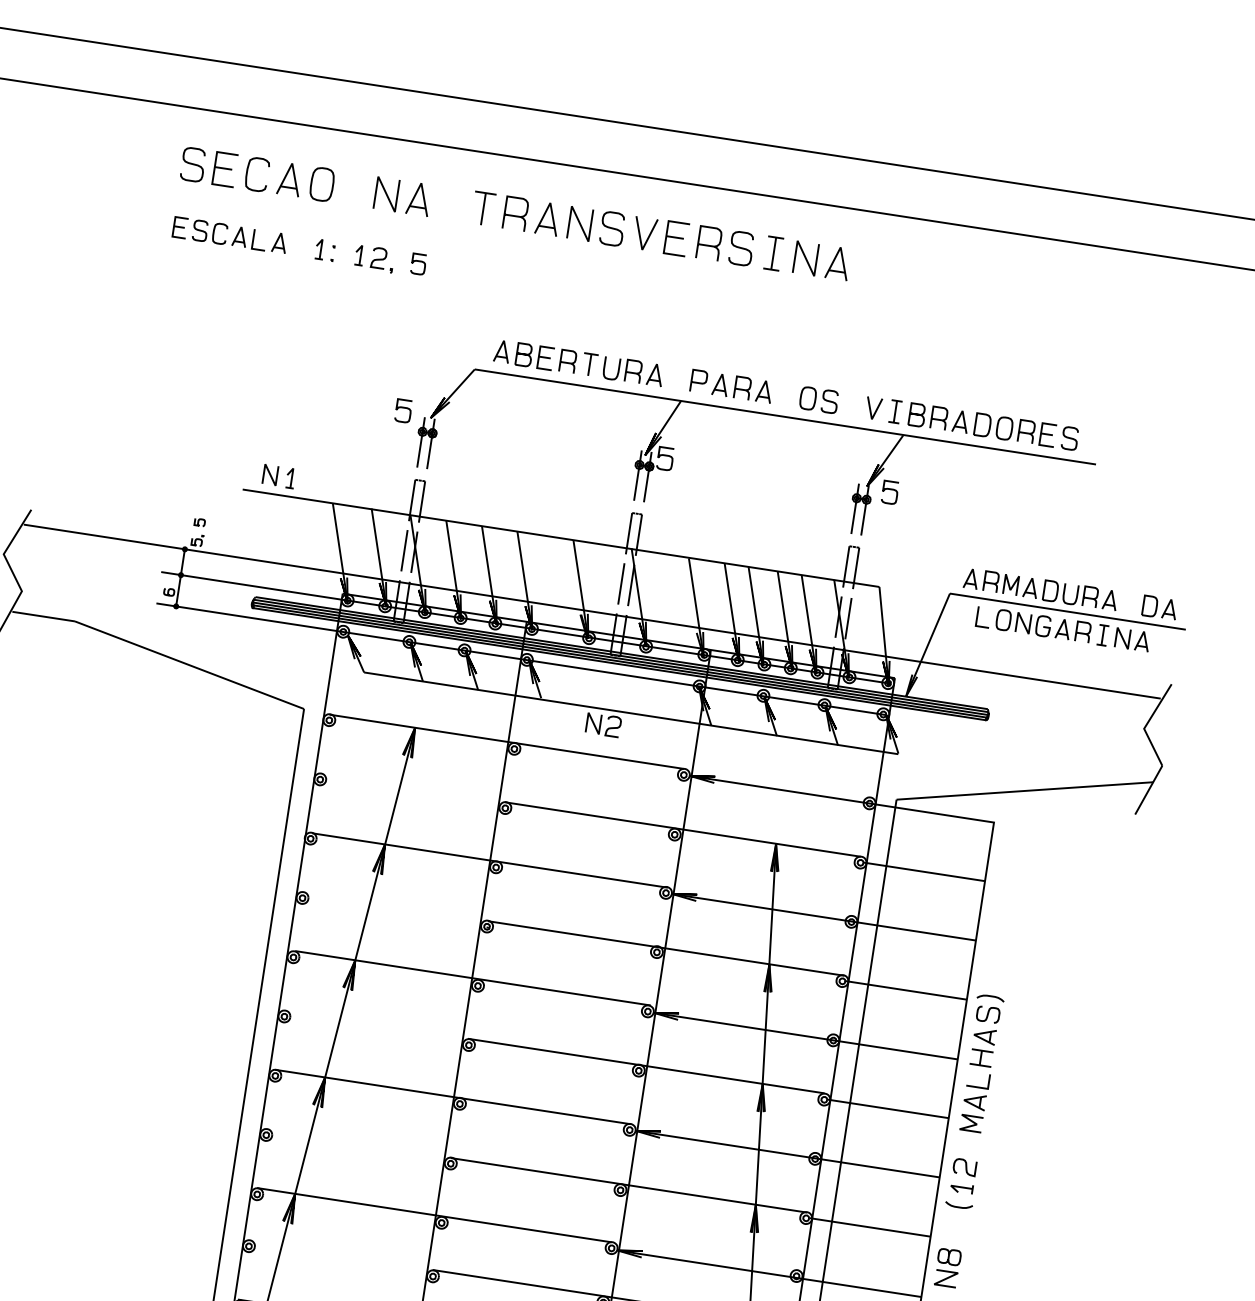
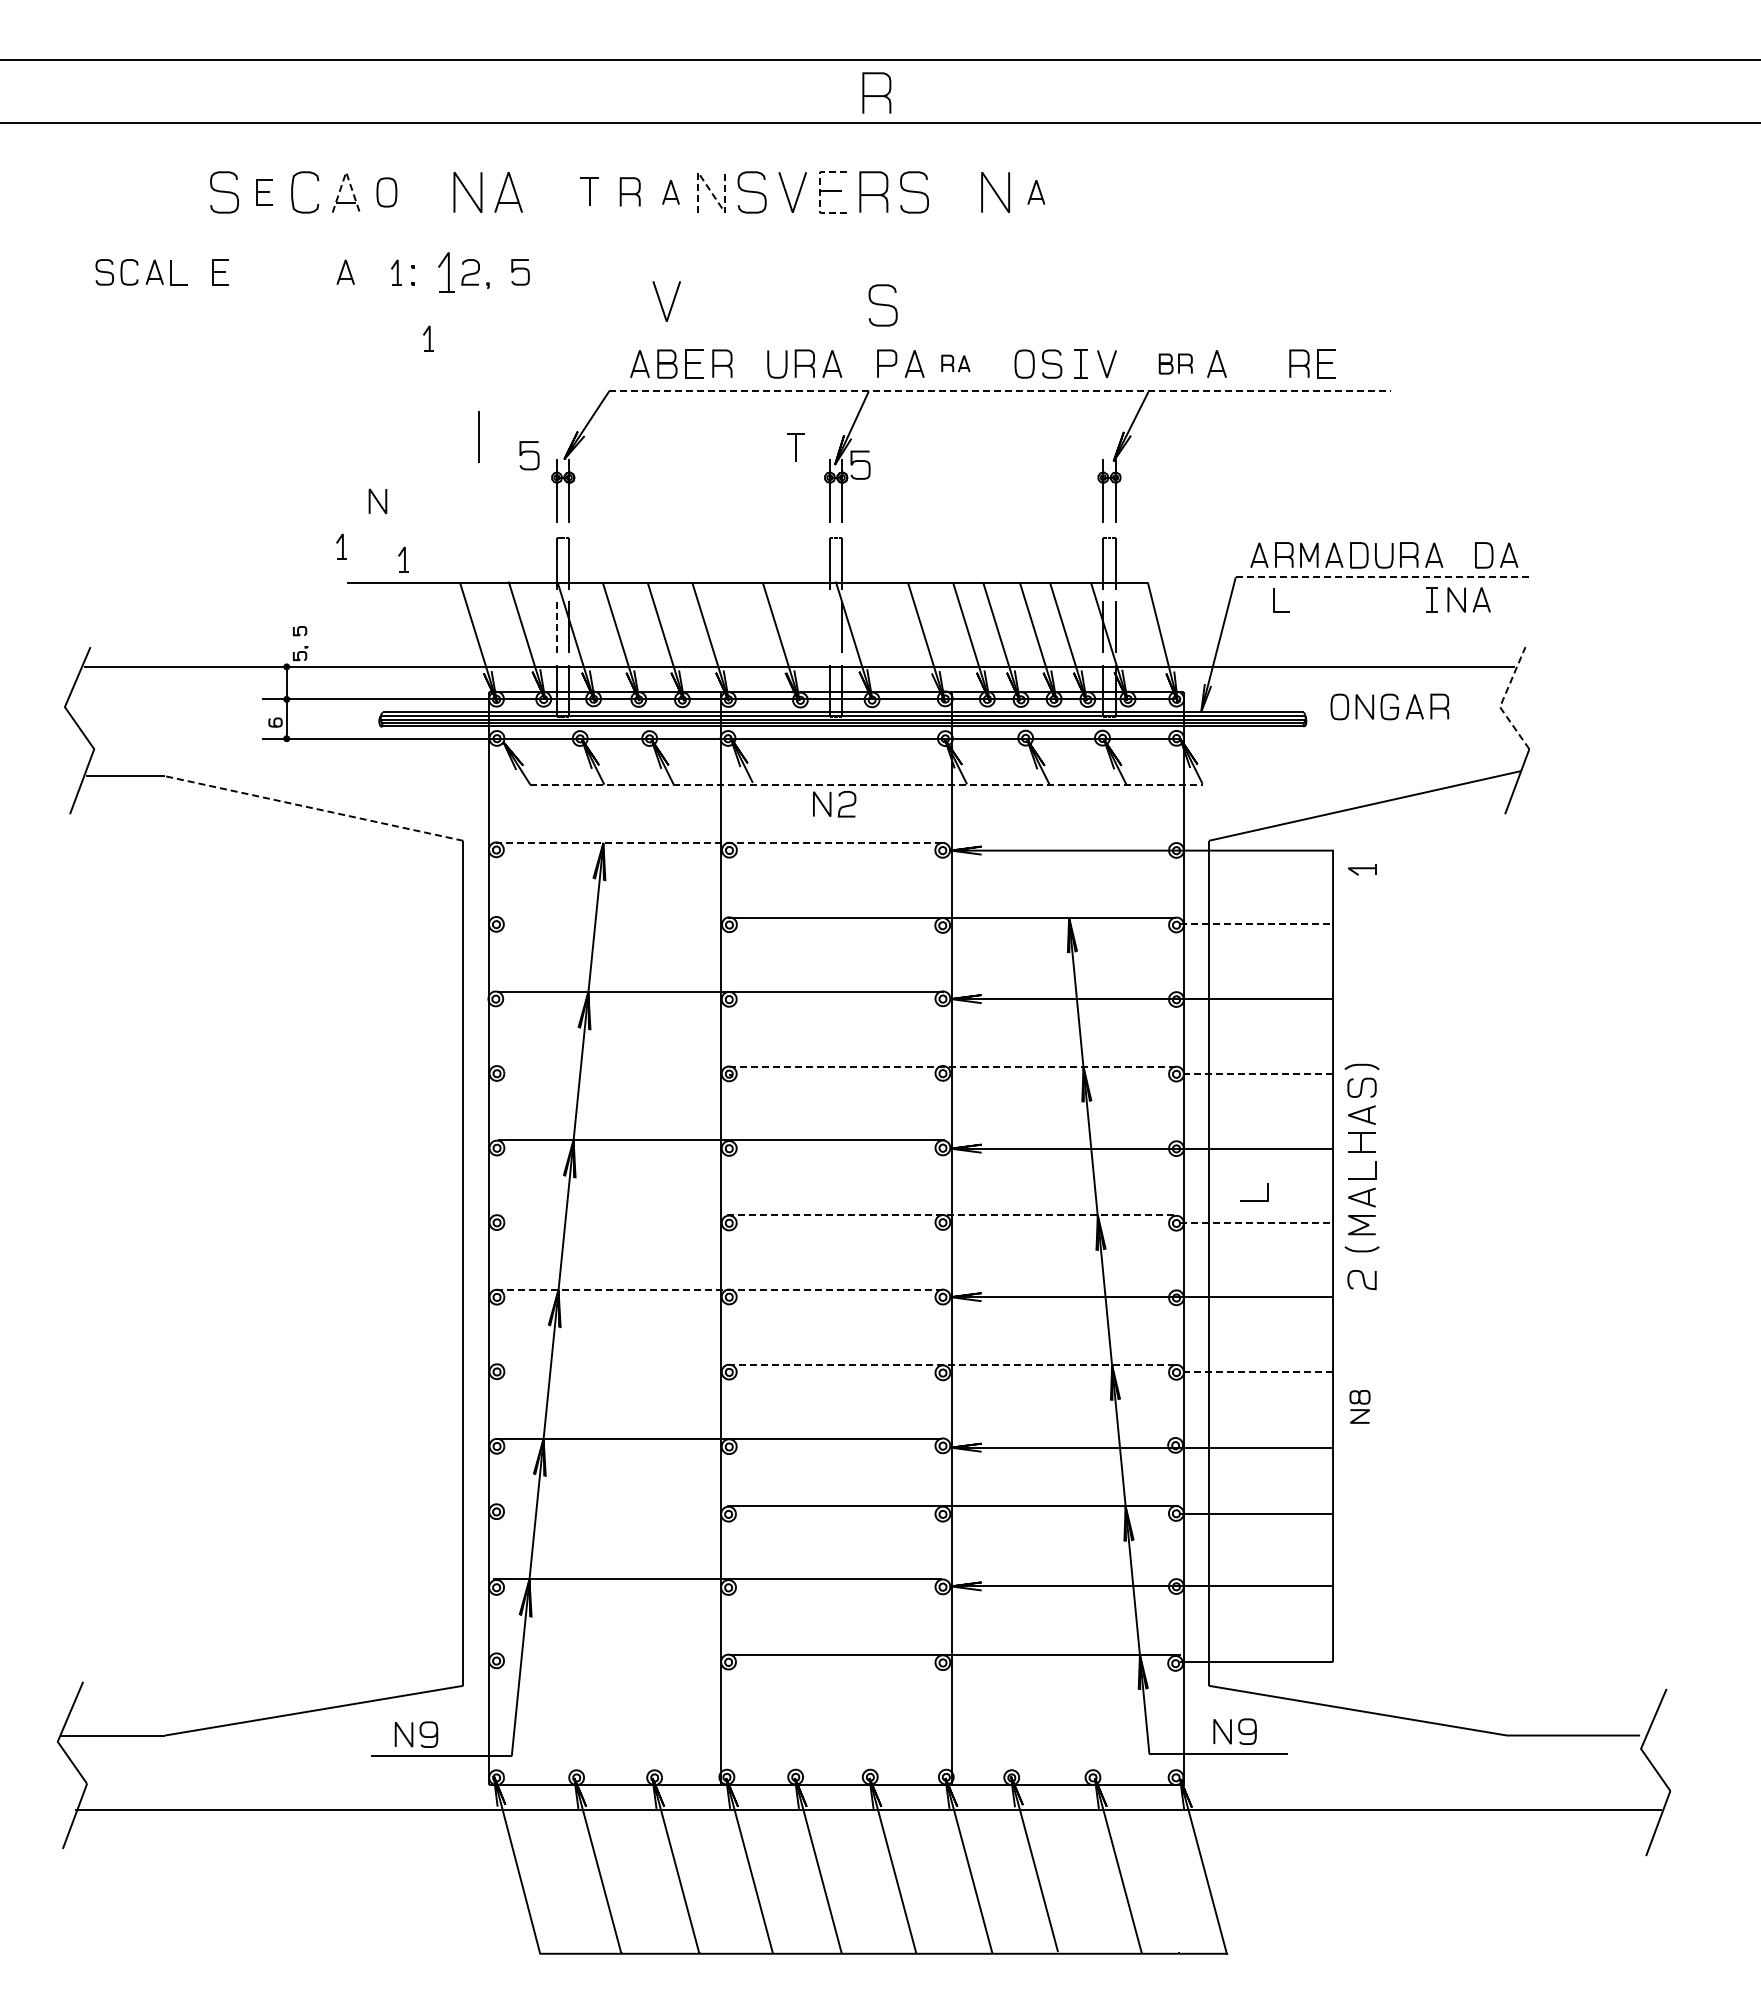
line: (292, 163) -> (346, 172), solid -> dashed
part: (723, 164) -> (876, 92), added
part: (224, 169) -> (264, 192), size x0.6
part: (321, 184) -> (386, 192), size x0.7
part: (483, 208) -> (589, 191), size x0.7
part: (515, 213) -> (629, 191), size x0.7
part: (547, 219) -> (670, 192), size x0.6
line: (580, 223) -> (711, 192), solid -> dashed
part: (227, 229) -> (138, 265), moved
line: (666, 236) -> (819, 191), solid -> dashed
part: (773, 253) -> (954, 192), removed
part: (359, 255) -> (445, 272), size x1.6
part: (838, 263) -> (1036, 192), size x0.6
part: (337, 305) -> (428, 338), added
line: (527, 305) -> (661, 302), added
curve: (702, 334) -> (882, 305), added
part: (589, 364) -> (795, 447), moved
part: (753, 389) -> (955, 363), size x0.6
part: (895, 411) -> (1080, 363), moved
part: (928, 416) -> (1175, 363), size x0.7
line: (785, 417) -> (1000, 391), solid -> dashed
part: (993, 426) -> (1257, 363), removed
curve: (1070, 438) -> (1354, 363), removed
part: (243, 460) -> (341, 546), added
line: (270, 475) -> (377, 501), moved
curve: (890, 490) -> (1143, 461), removed
line: (404, 550) -> (556, 626), solid -> dashed
line: (621, 583) -> (478, 436), moved
line: (1068, 611) -> (1384, 577), solid -> dashed
part: (1043, 625) -> (1389, 706), moved
line: (189, 665) -> (314, 808), solid -> dashed
line: (631, 713) -> (866, 784), solid -> dashed
line: (1146, 723) -> (1502, 700), solid -> dashed
line: (506, 742) -> (718, 843), solid -> dashed
line: (925, 872) -> (1257, 924), solid -> dashed
line: (666, 948) -> (954, 1067), solid -> dashed
line: (906, 990) -> (1256, 1073), solid -> dashed
line: (646, 1066) -> (951, 1215), solid -> dashed
line: (889, 1091) -> (1254, 1200), added
line: (453, 1096) -> (719, 1289), solid -> dashed
line: (888, 1108) -> (1257, 1222), solid -> dashed
line: (629, 1185) -> (952, 1365), solid -> dashed
part: (962, 1188) -> (1362, 869), moved
curve: (958, 1206) -> (1361, 1250), moved
line: (869, 1227) -> (1256, 1371), solid -> dashed
part: (947, 1267) -> (1359, 1406), size x0.7

